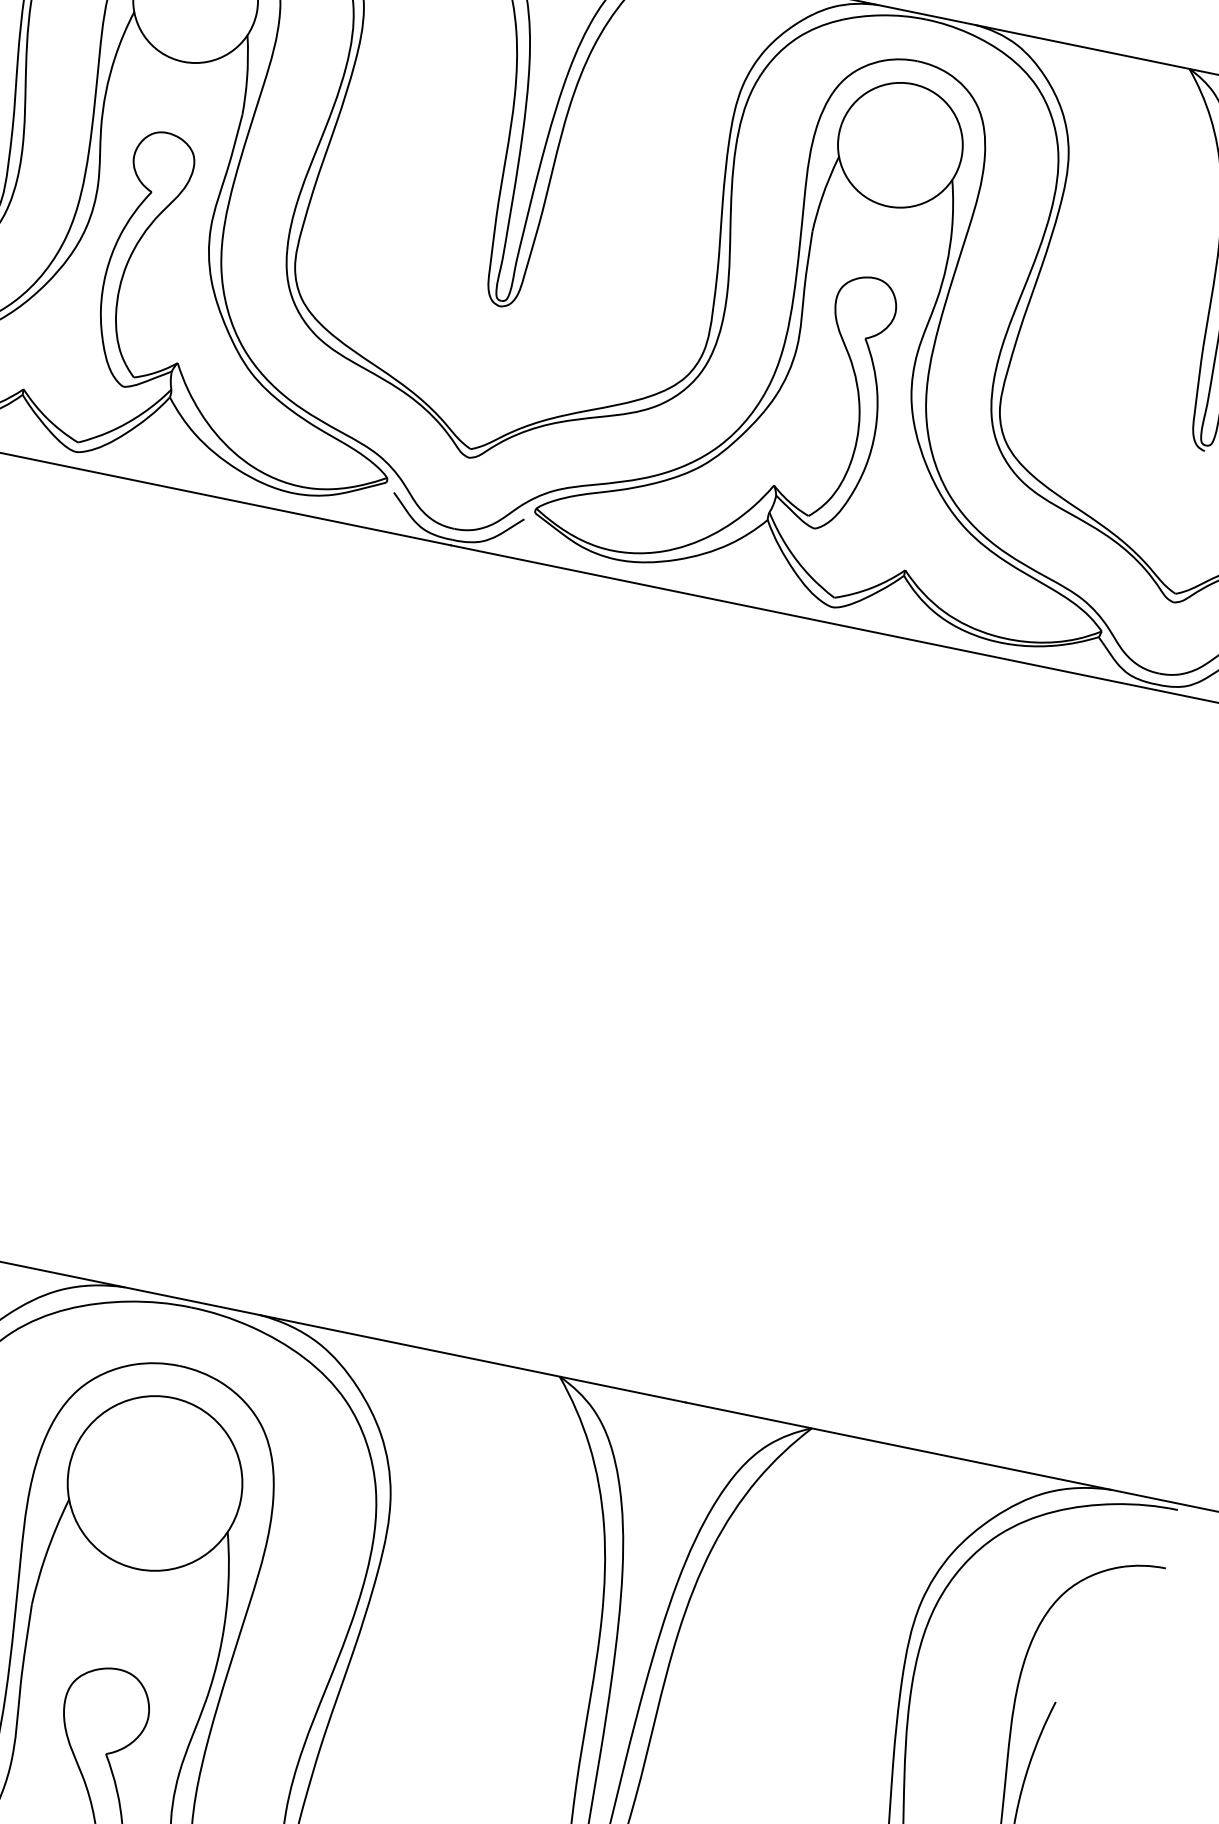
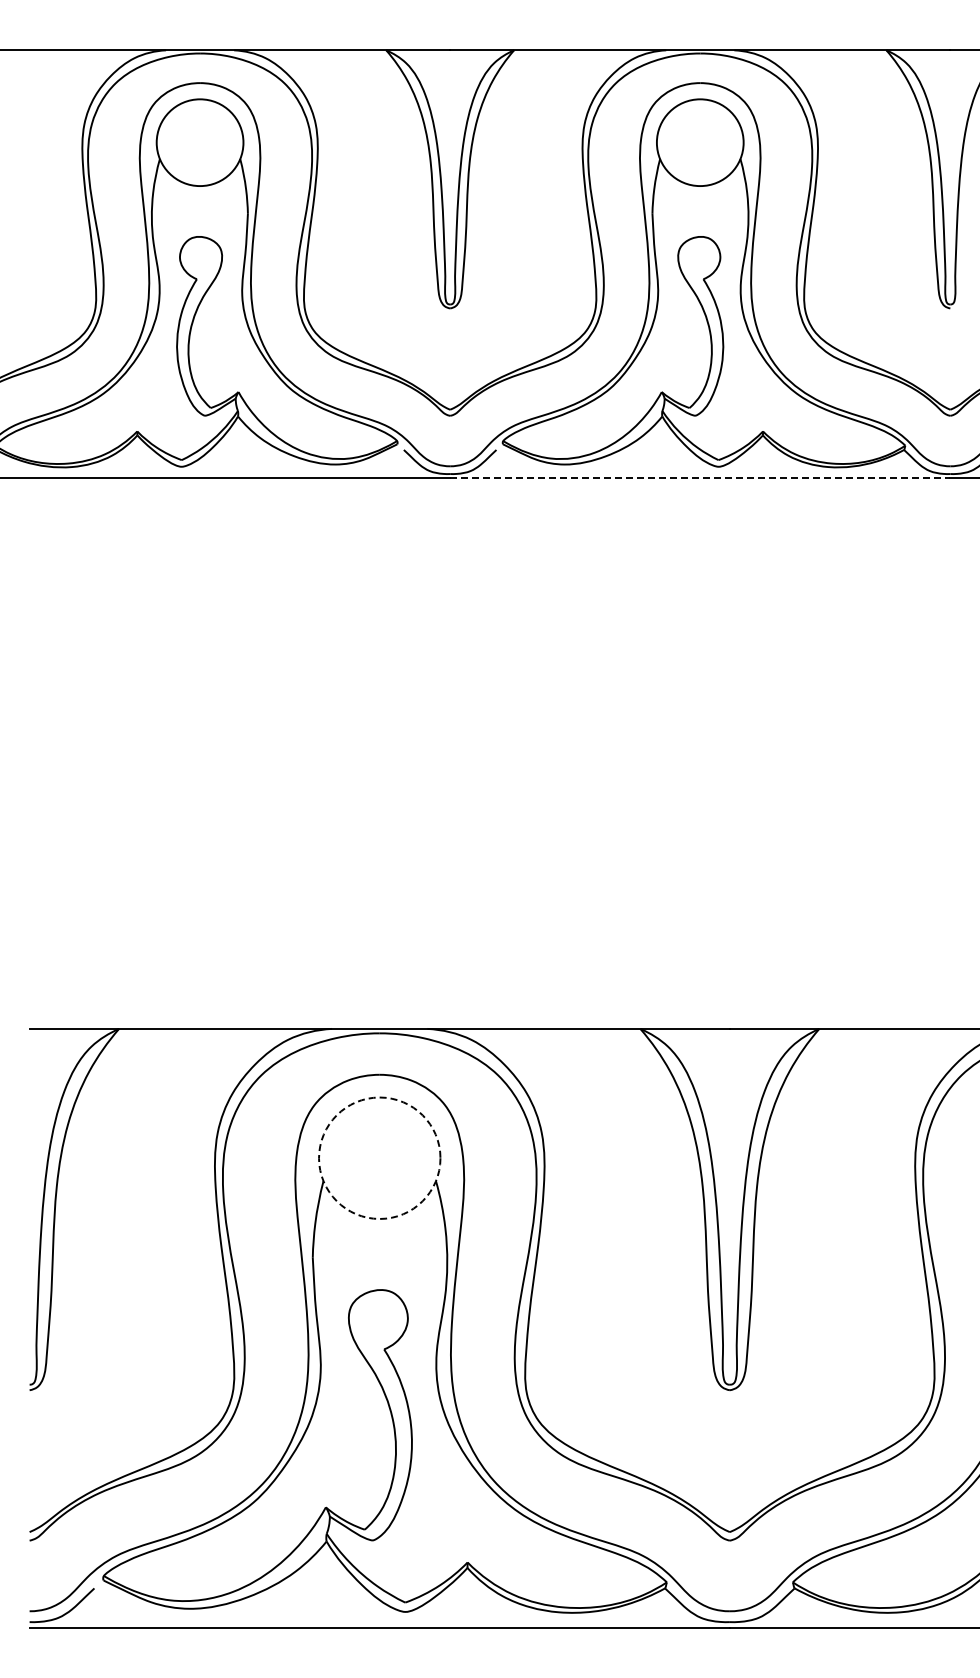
line: (803, 618) -> (700, 478), solid -> dashed
circle: (154, 1482) -> (379, 1157), solid -> dashed

